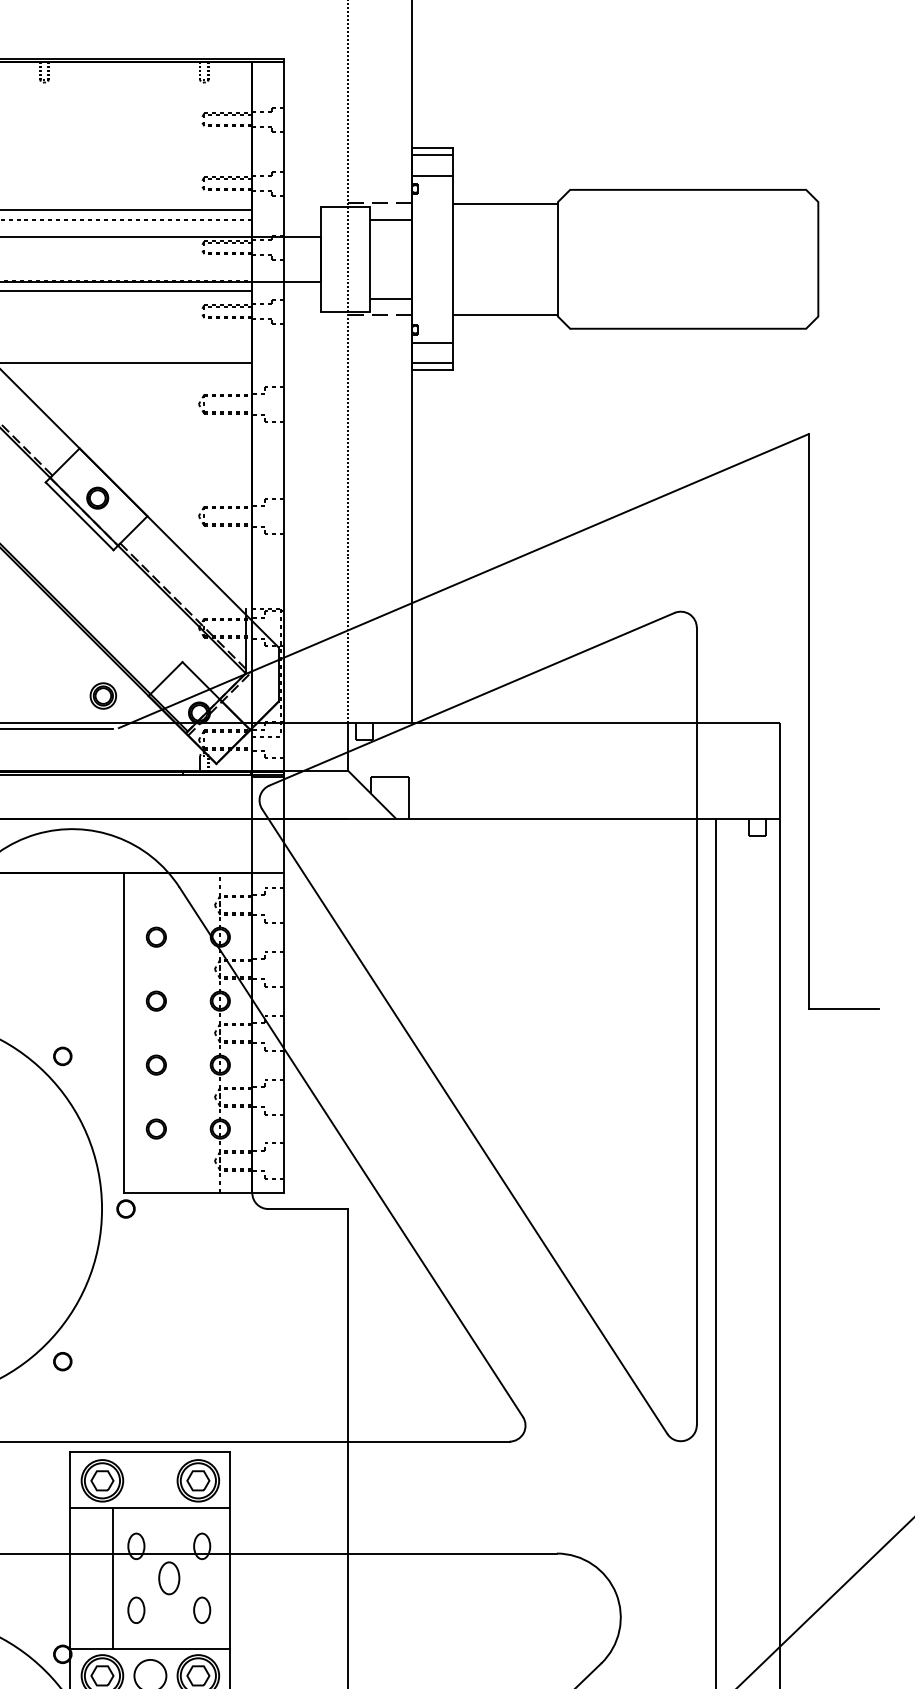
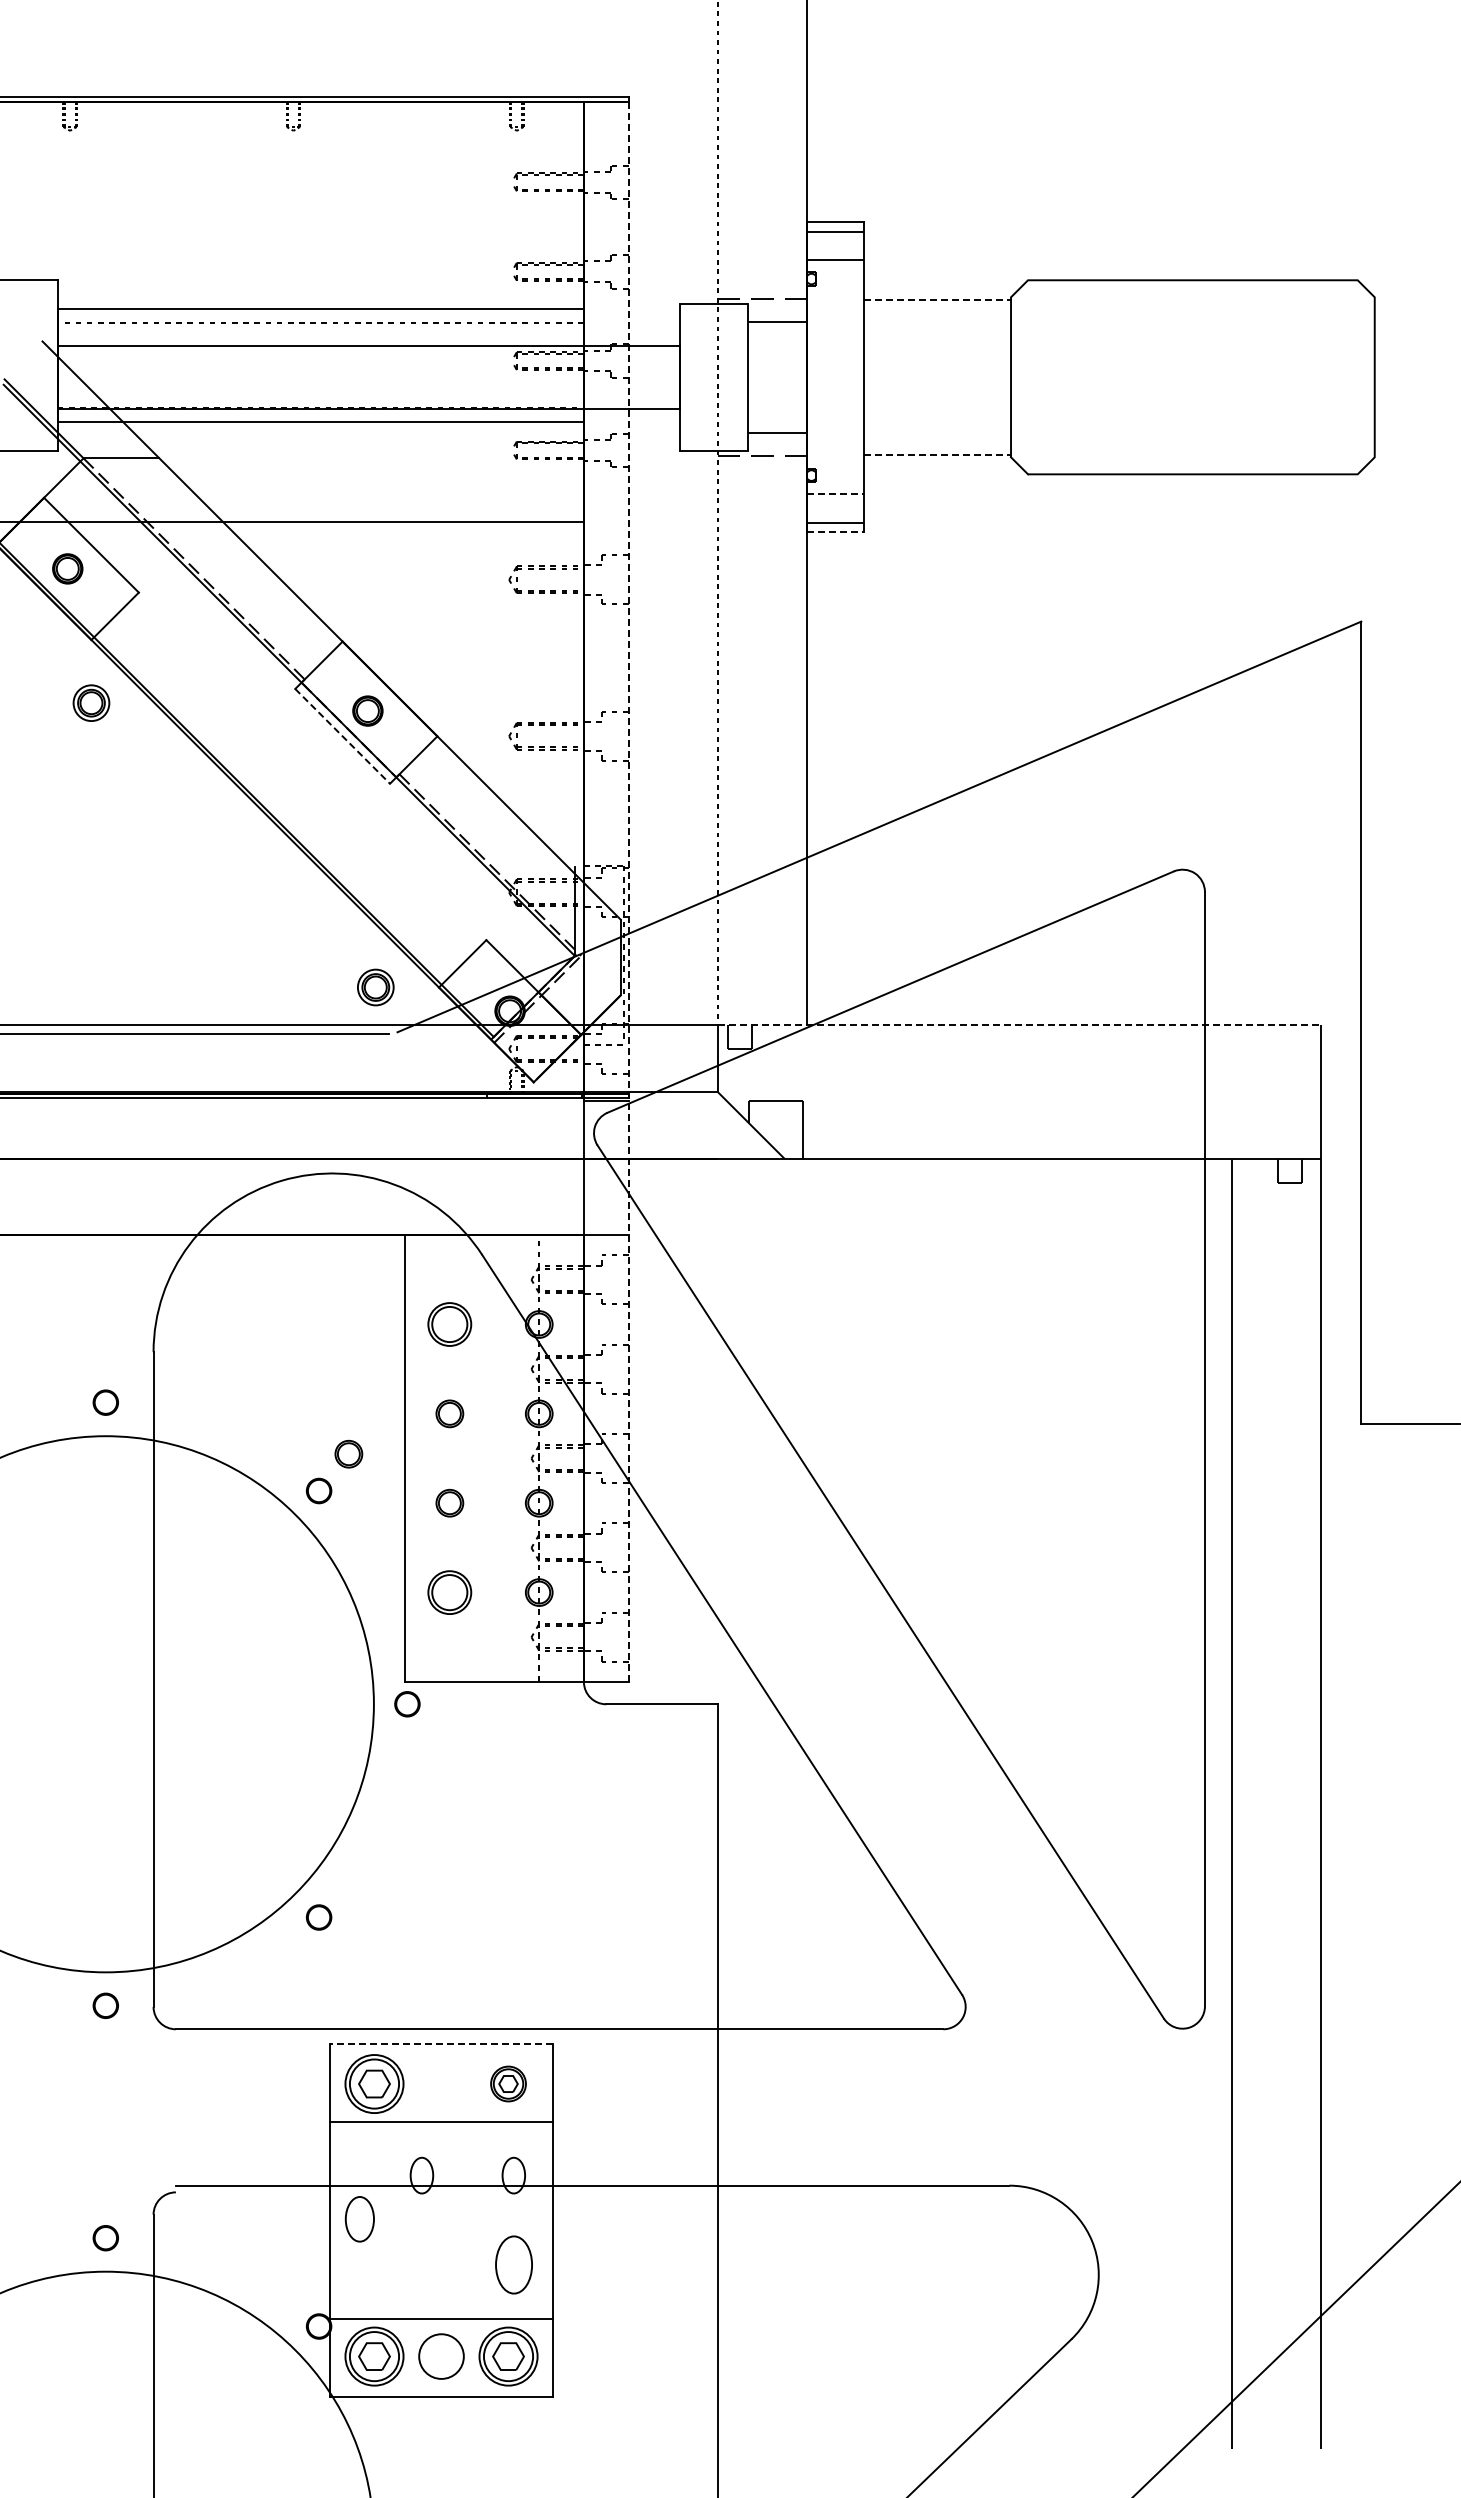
line: (506, 203) -> (938, 299), solid -> dashed
line: (506, 314) -> (938, 454), solid -> dashed
line: (433, 343) -> (836, 494), solid -> dashed
line: (433, 370) -> (836, 532), solid -> dashed
line: (79, 516) -> (342, 736), solid -> dashed
line: (284, 628) -> (628, 892), solid -> dashed
line: (564, 723) -> (1019, 1025), solid -> dashed
part: (156, 937) -> (449, 1324), size x1.6
part: (83, 1029) -> (348, 1453), added
part: (156, 1129) -> (449, 1592), size x1.6
line: (150, 1451) -> (441, 2043), solid -> dashed
part: (198, 1480) -> (508, 2083), size x0.6
line: (112, 1578) -> (388, 2220), removed
part: (169, 1578) -> (359, 2219), moved
part: (136, 1609) -> (421, 2264), removed
part: (201, 1609) -> (513, 2264), size x1.6

